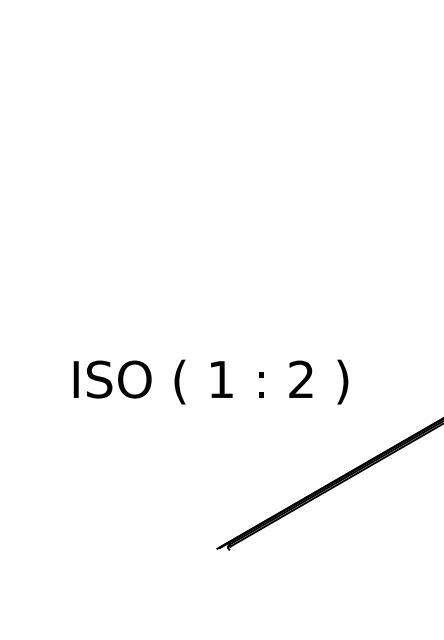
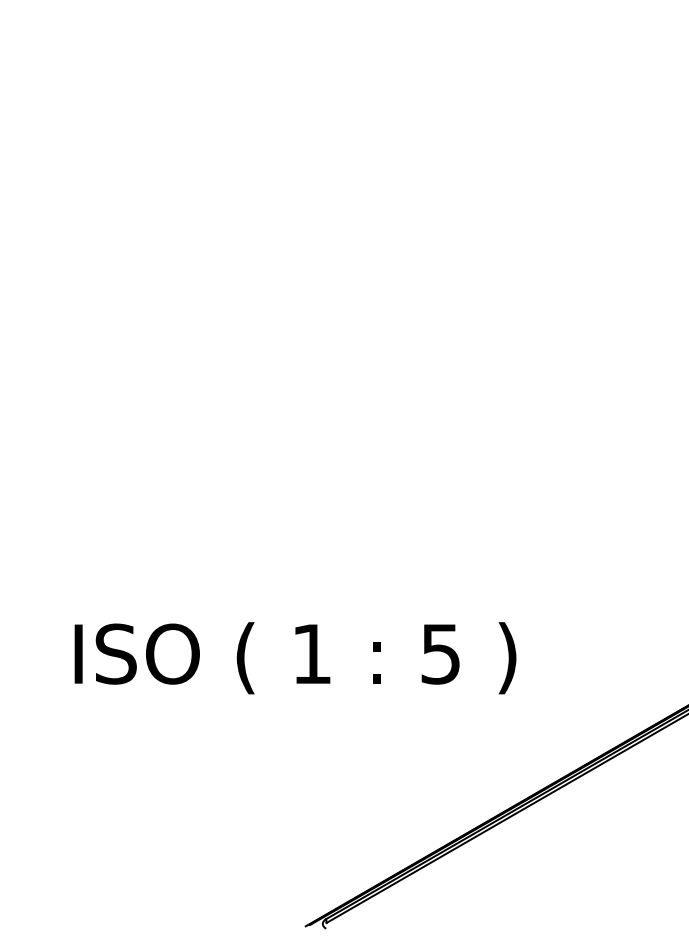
text: (300, 379) -> (439, 654), 2 -> 5

